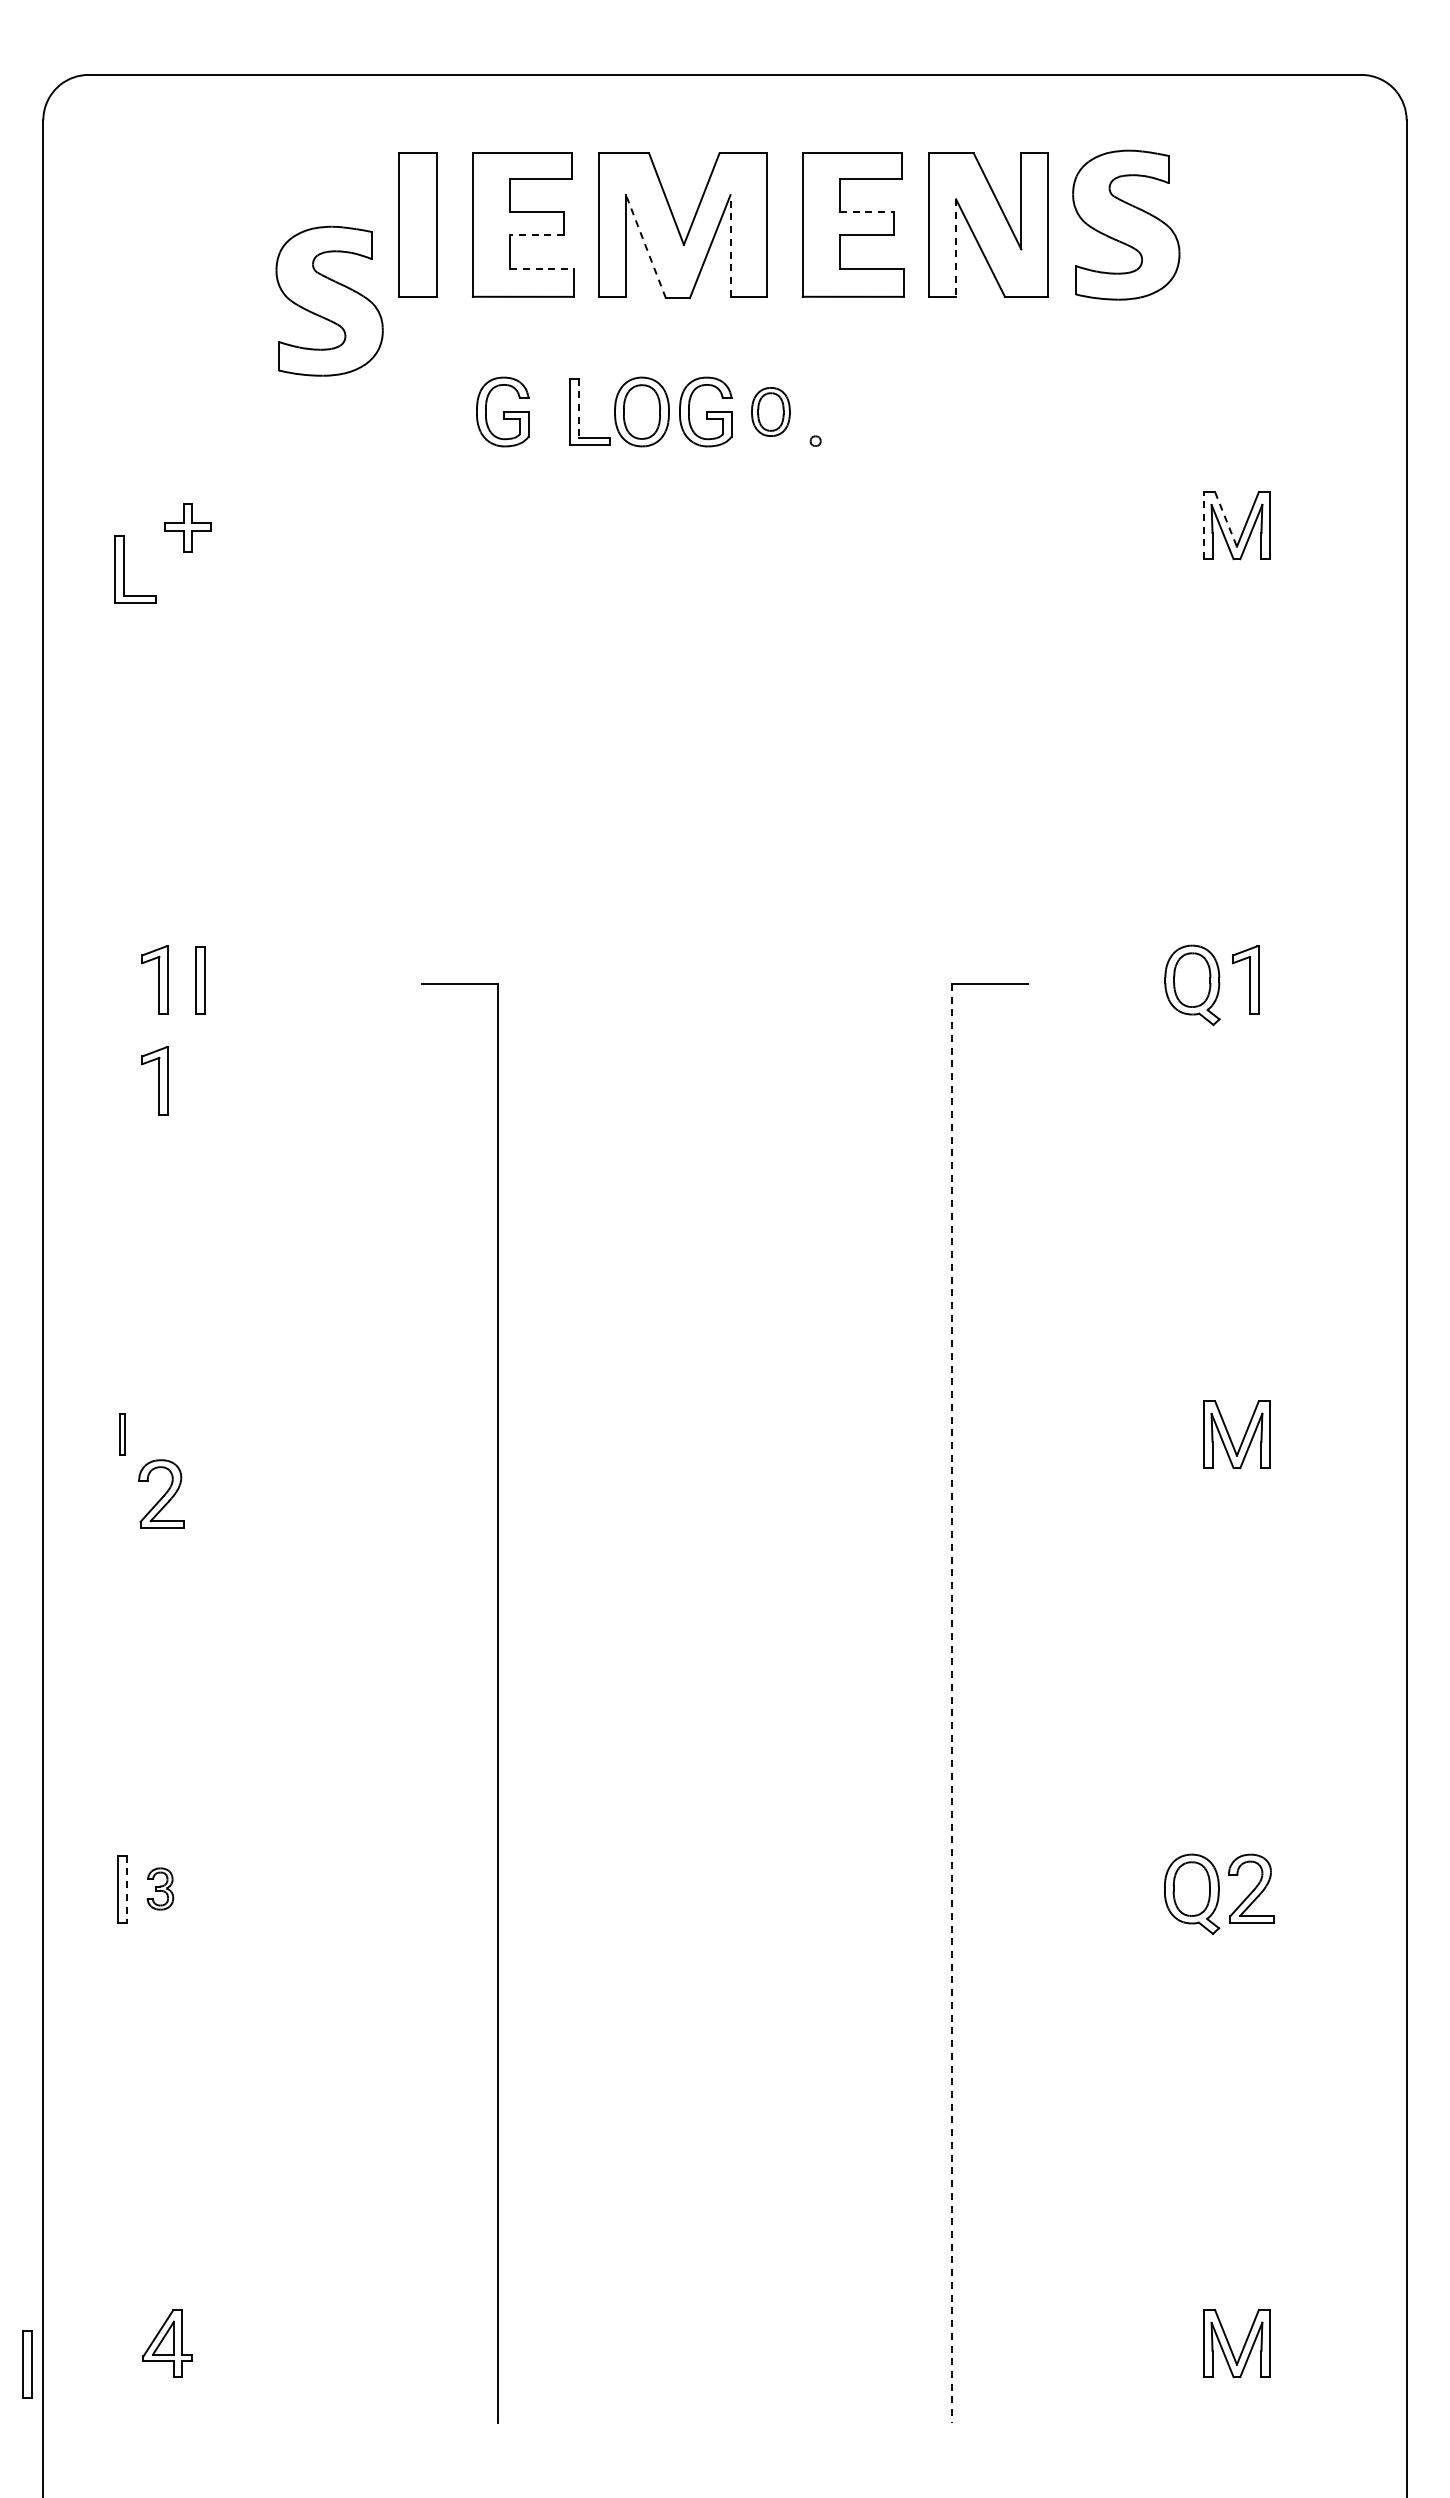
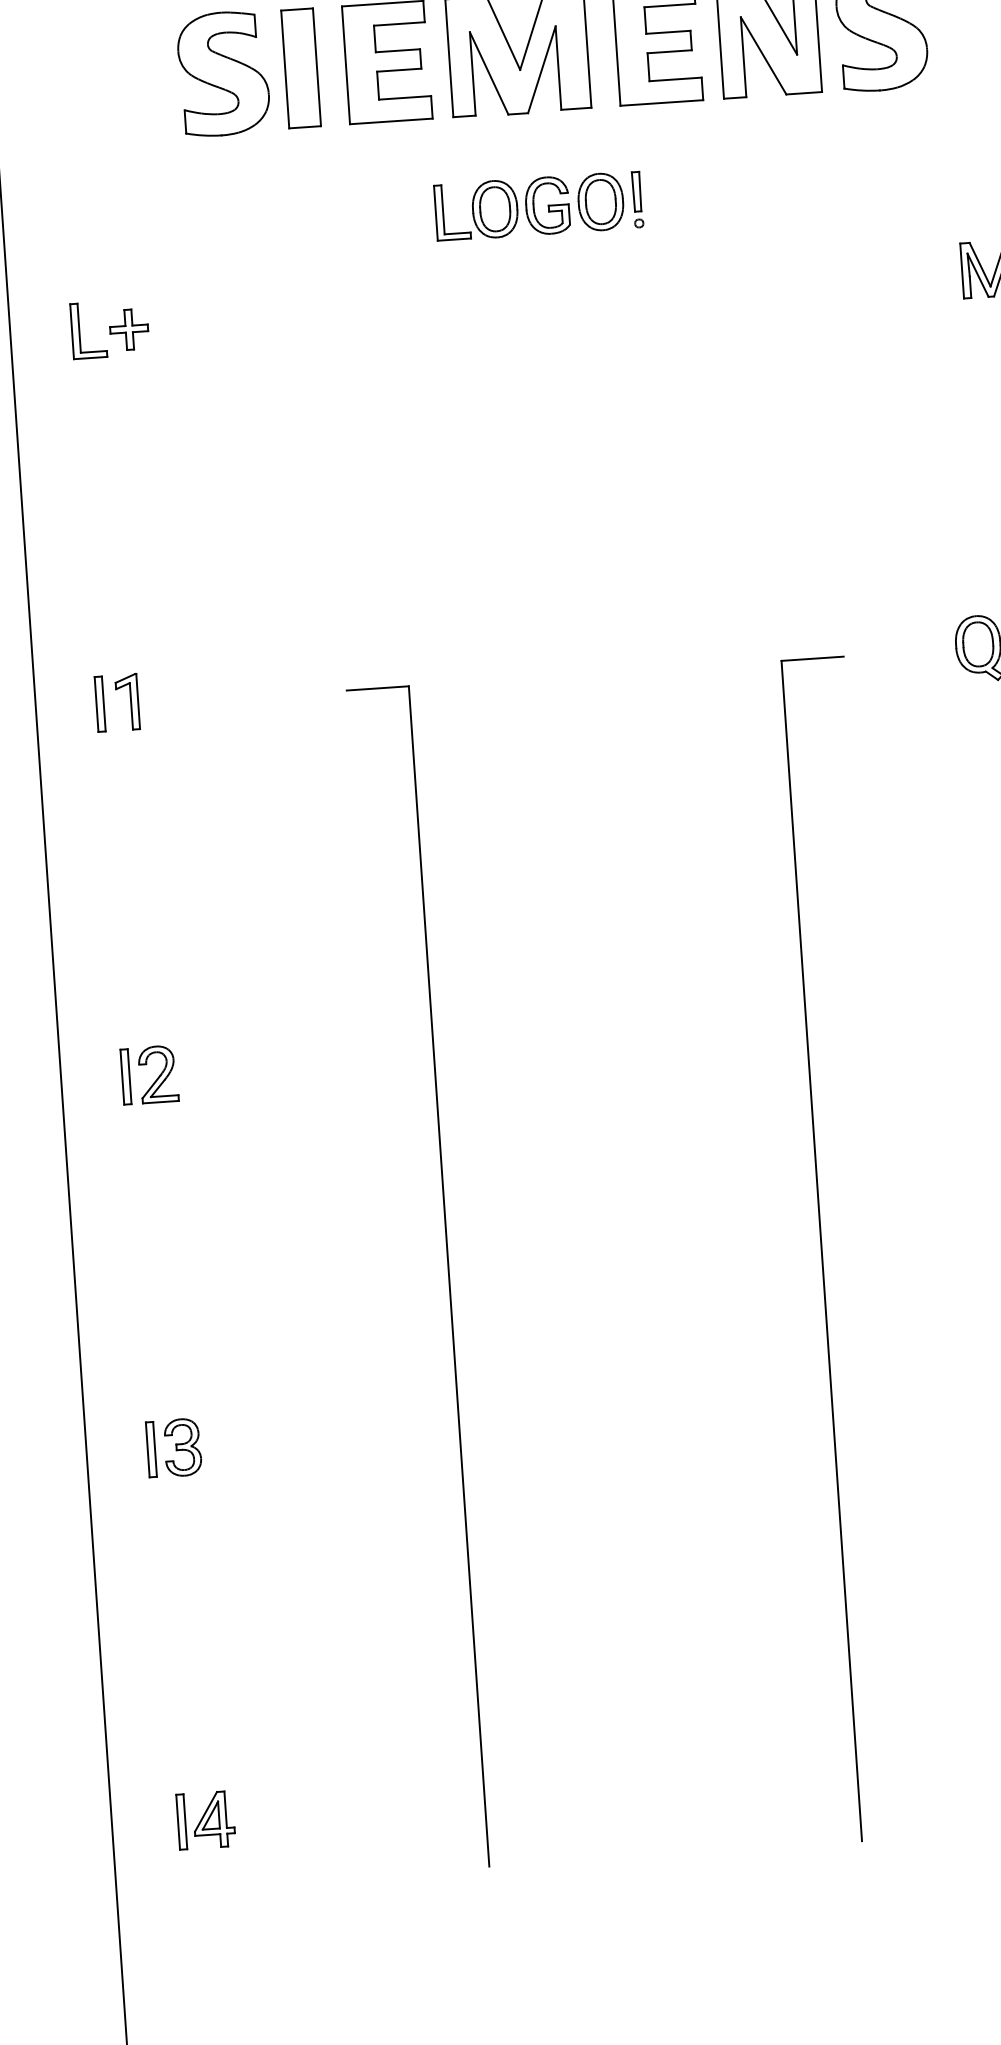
line: (866, 211) -> (668, 32), dashed -> solid
line: (537, 235) -> (399, 70), dashed -> solid
line: (730, 245) -> (558, 67), dashed -> solid
line: (645, 246) -> (488, 73), dashed -> solid
line: (956, 248) -> (743, 57), dashed -> solid
line: (541, 269) -> (404, 98), dashed -> solid
part: (329, 300) -> (223, 73), moved
part: (815, 402) -> (636, 191), added
line: (578, 408) -> (442, 209), dashed -> solid
part: (502, 411) -> (380, 216), removed
part: (770, 411) -> (600, 201), size x1.43
line: (1226, 519) -> (980, 264), dashed -> solid
line: (1203, 525) -> (961, 270), dashed -> solid
part: (124, 569) -> (79, 331), moved
part: (200, 980) -> (100, 704), moved
part: (154, 1080) -> (132, 784), removed
part: (122, 1434) -> (126, 1076), size x1.67
part: (161, 1493) -> (158, 1073), moved
line: (952, 1703) -> (822, 1251), dashed -> solid
part: (160, 1888) -> (182, 1447), size x1.67
line: (126, 1889) -> (155, 1449), dashed -> solid
part: (27, 2364) -> (182, 1821), moved

